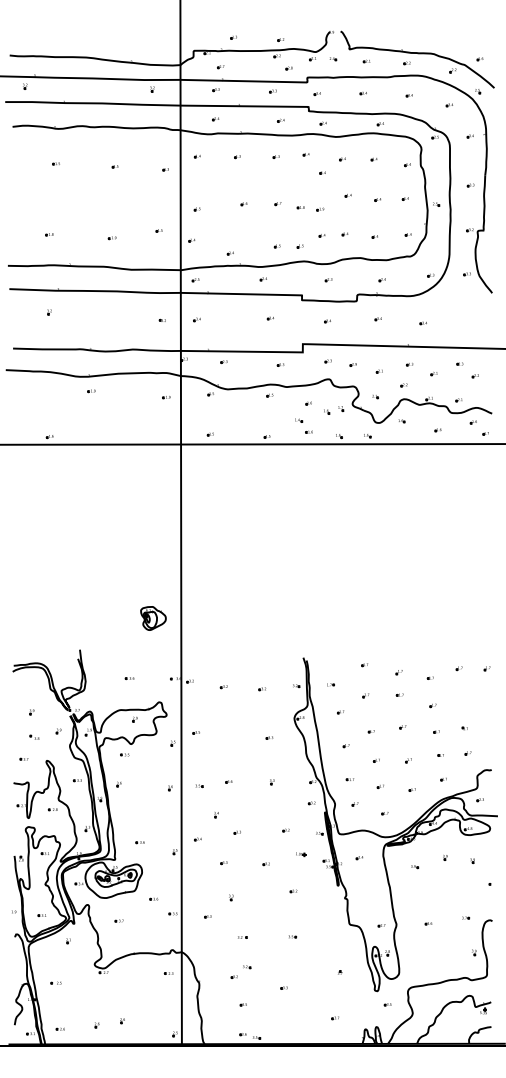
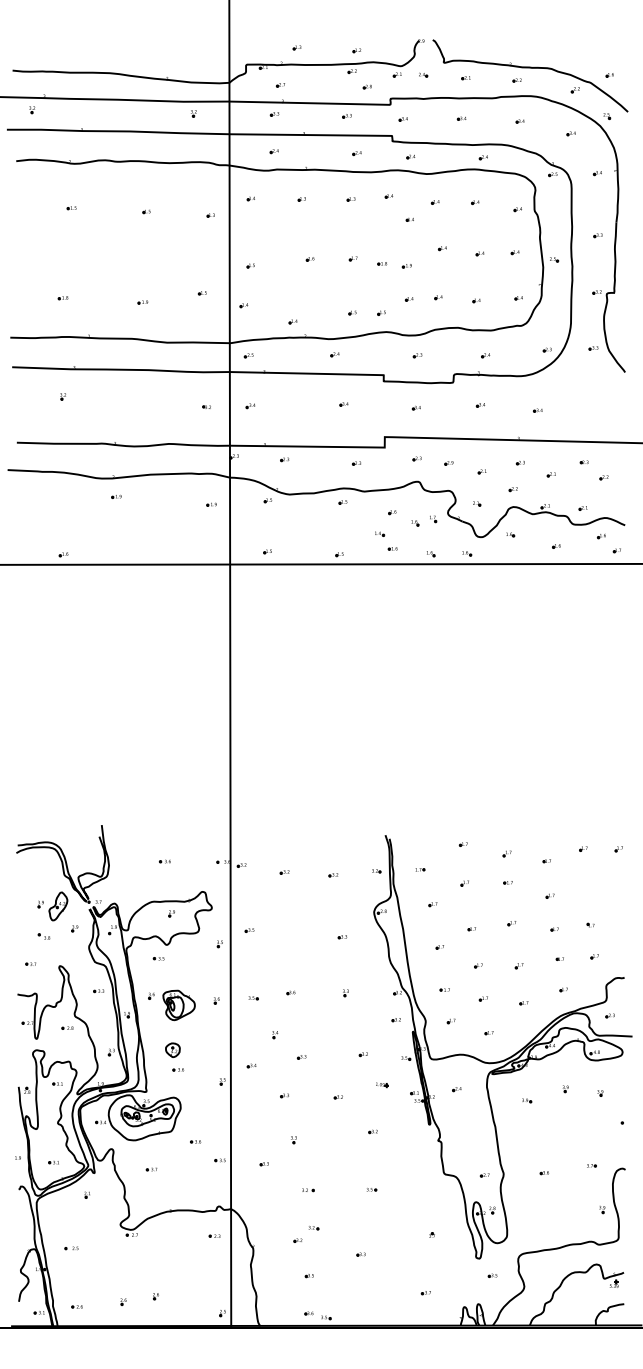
part: (152, 618) -> (178, 1005), moved
part: (45, 713) -> (58, 906), added
part: (135, 826) -> (172, 1049), added

